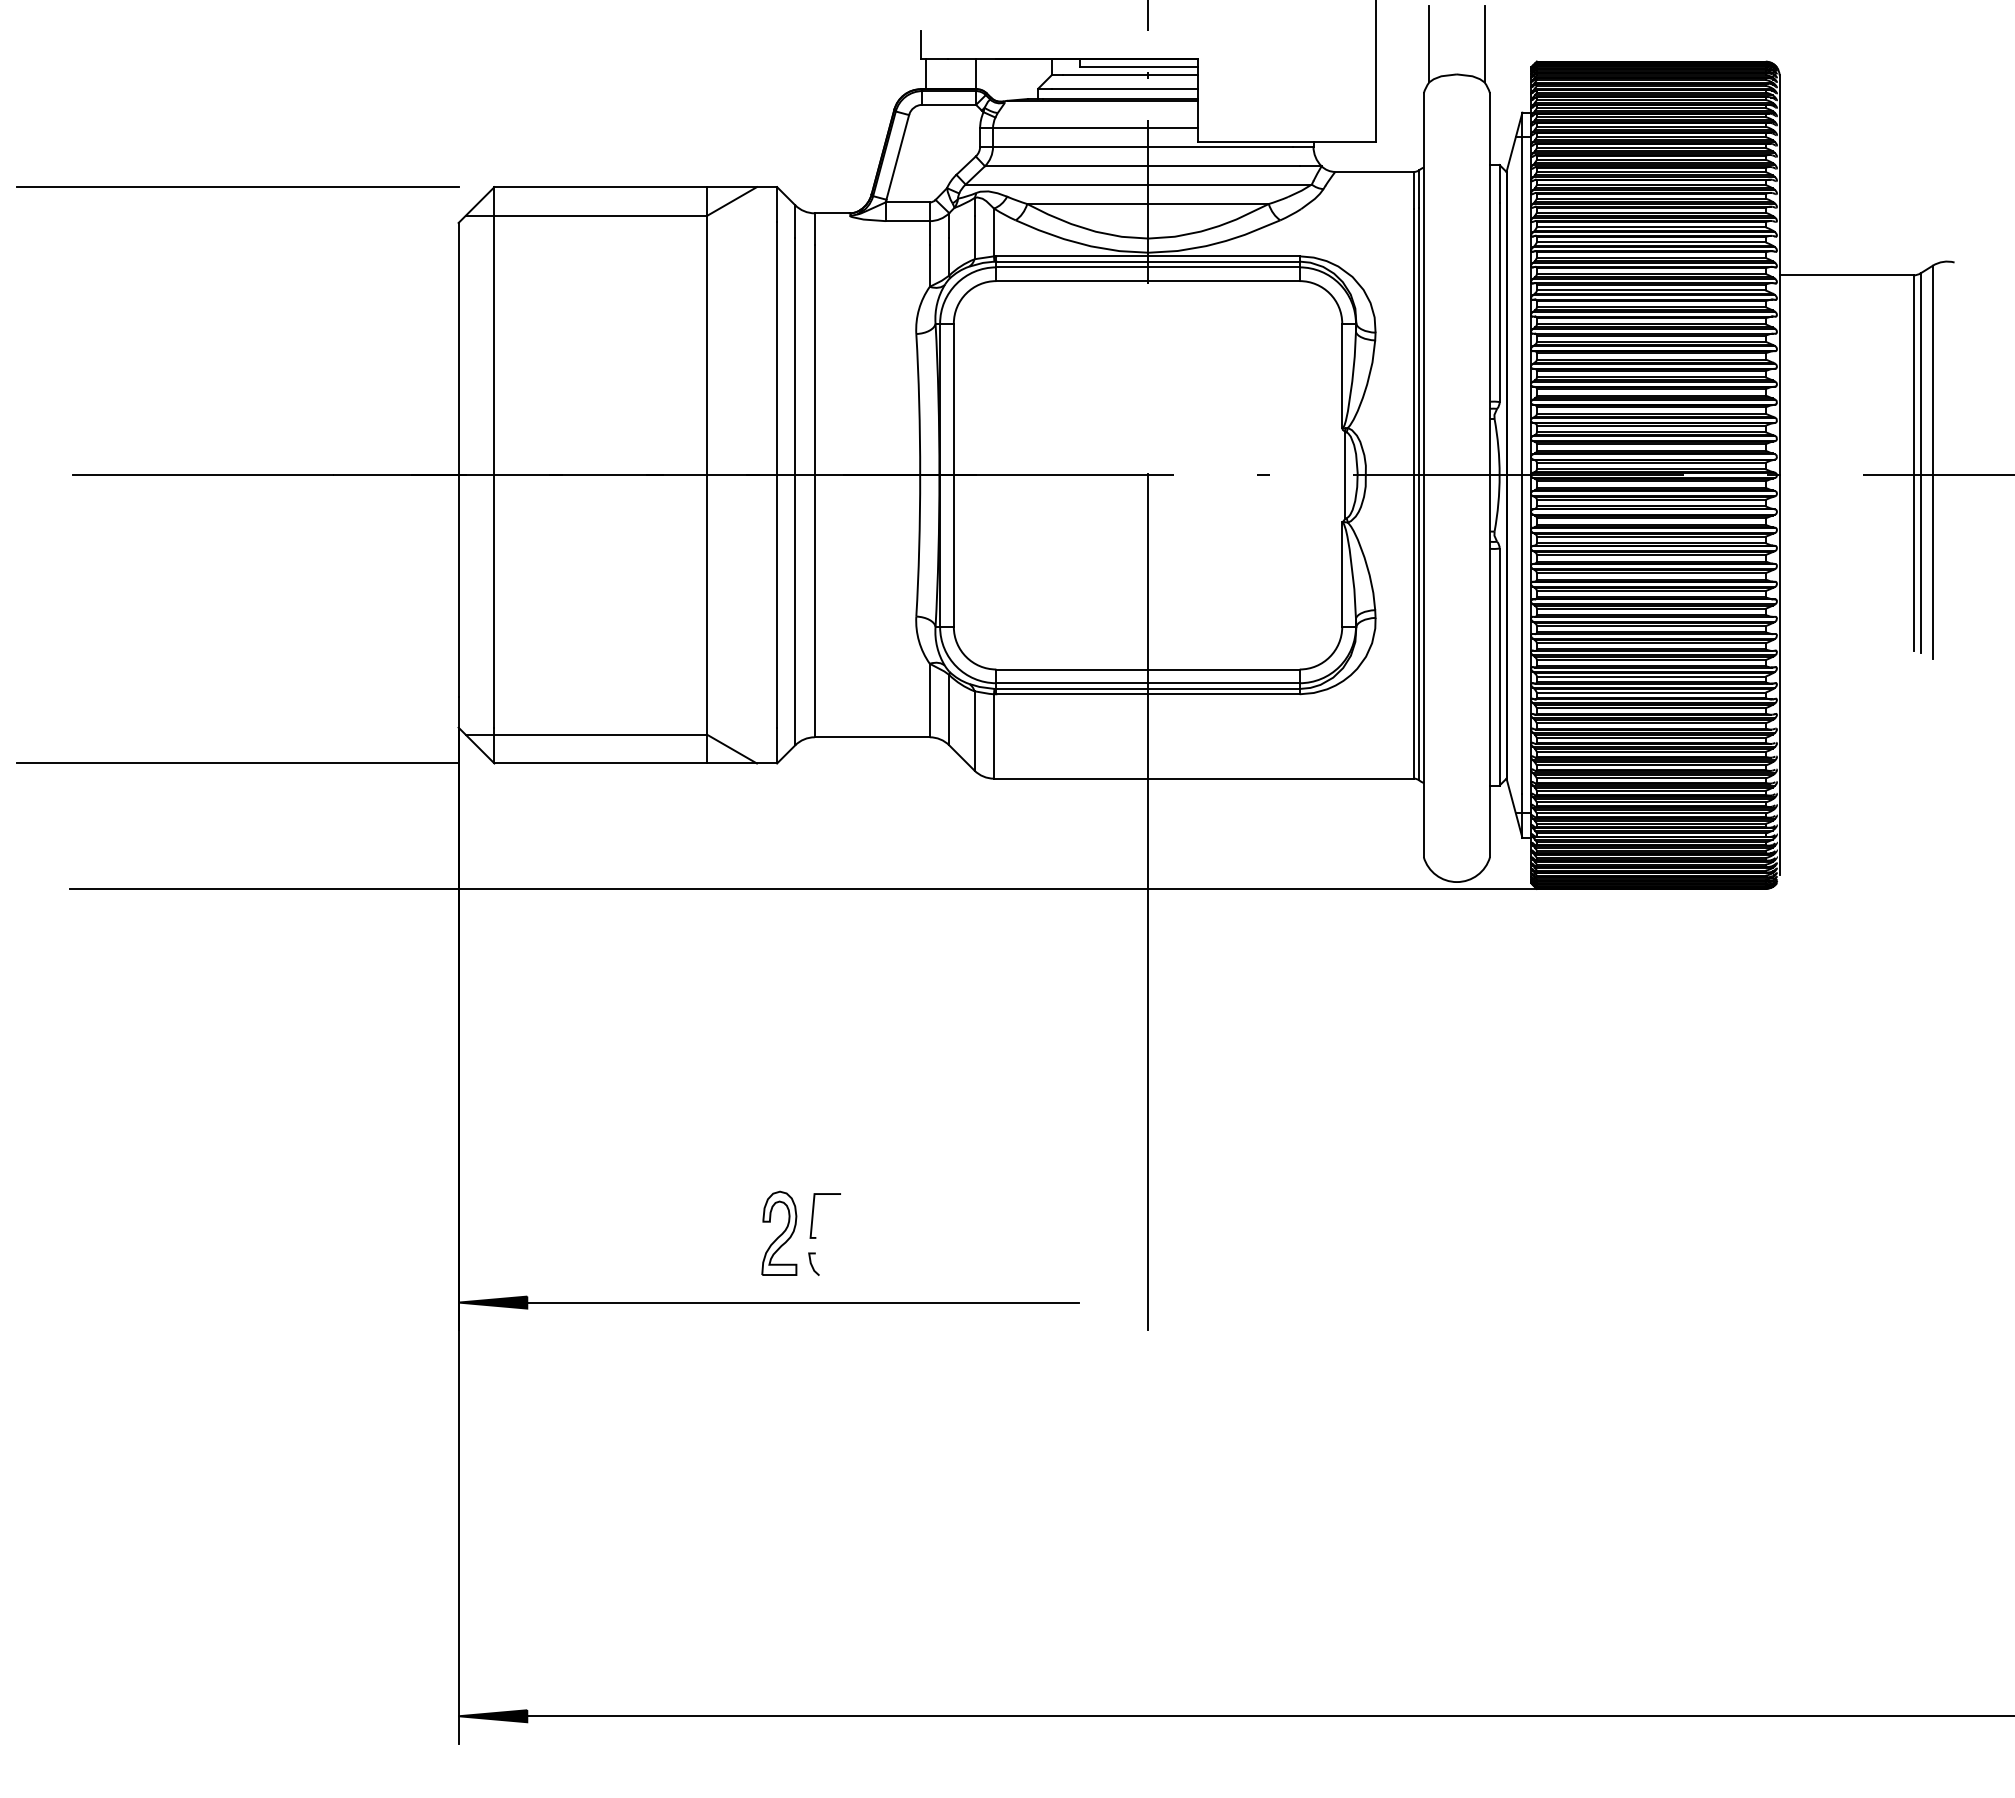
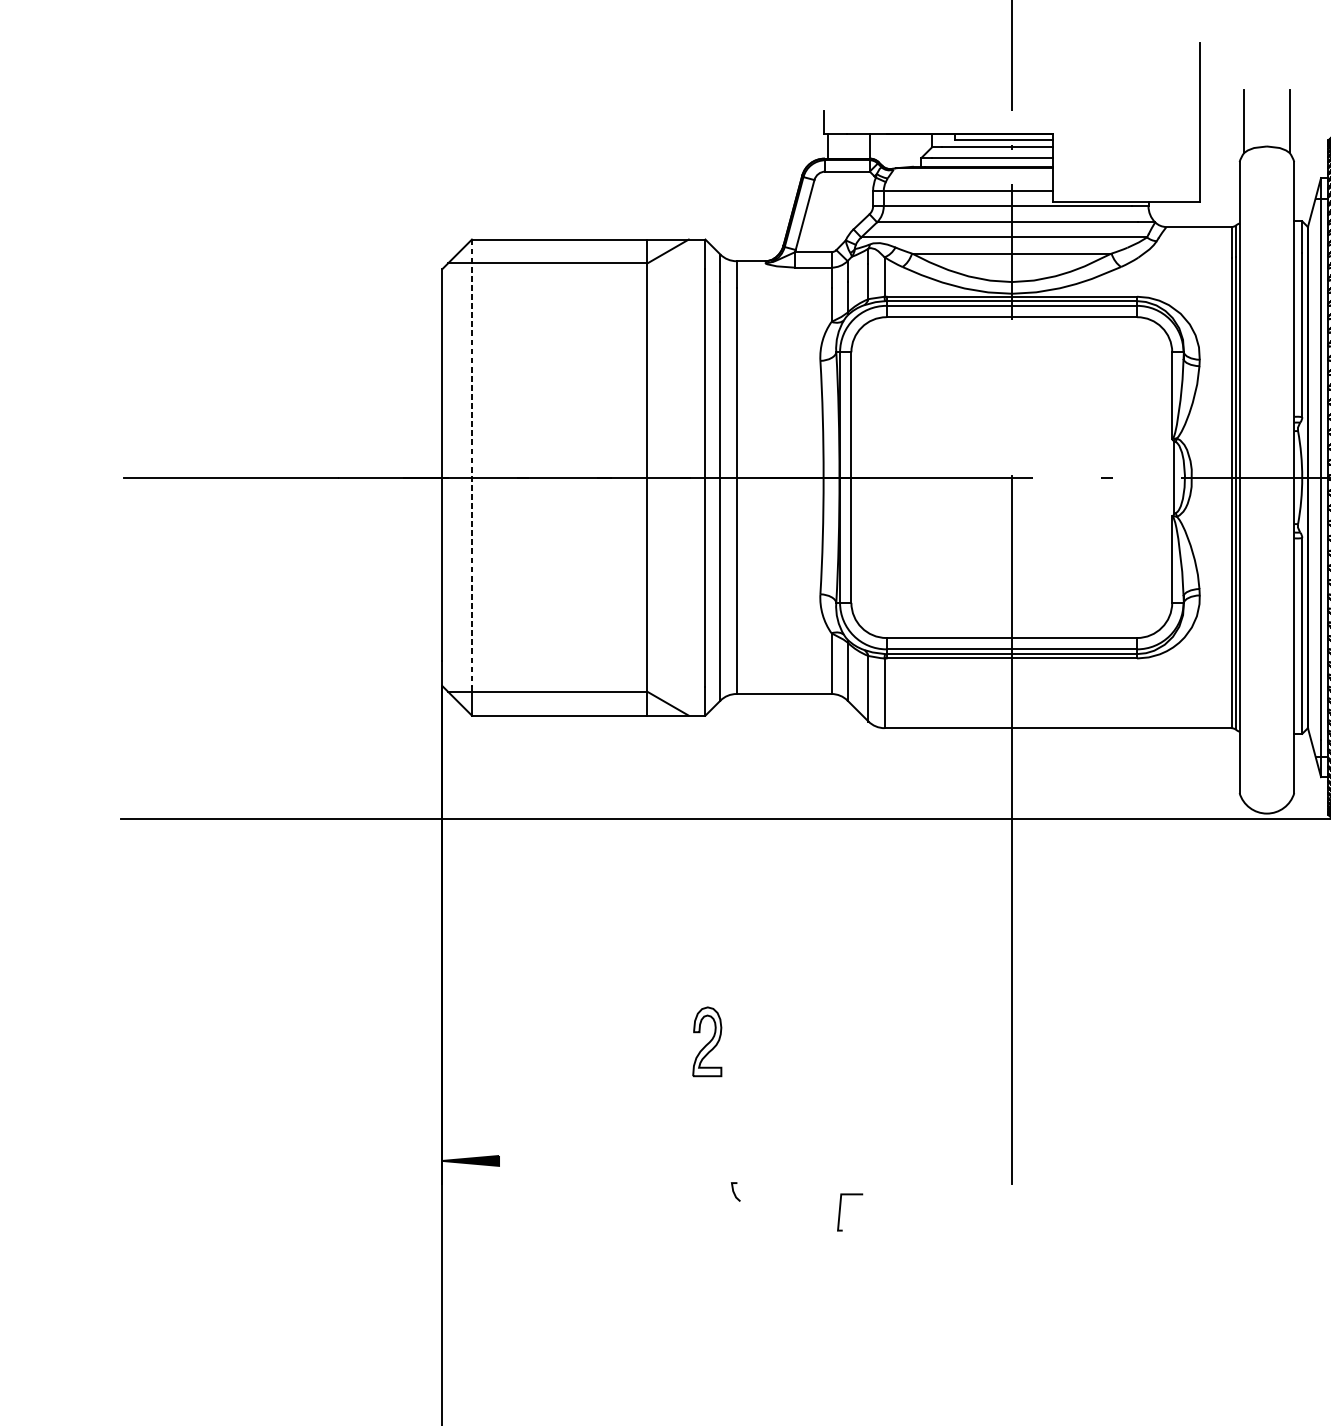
line: (237, 186) -> (259, 239), removed
line: (494, 457) -> (471, 462), solid -> dashed
line: (237, 763) -> (259, 715), removed
line: (813, 1215) -> (840, 1212), moved
part: (779, 1232) -> (707, 1041), moved
line: (812, 1264) -> (734, 1192), moved
line: (803, 1302) -> (727, 1160), removed

